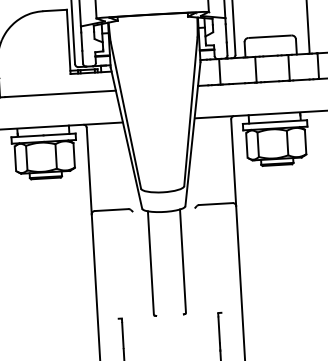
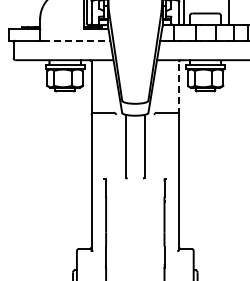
line: (59, 93) -> (76, 40), solid -> dashed
line: (234, 161) -> (179, 87), solid -> dashed

